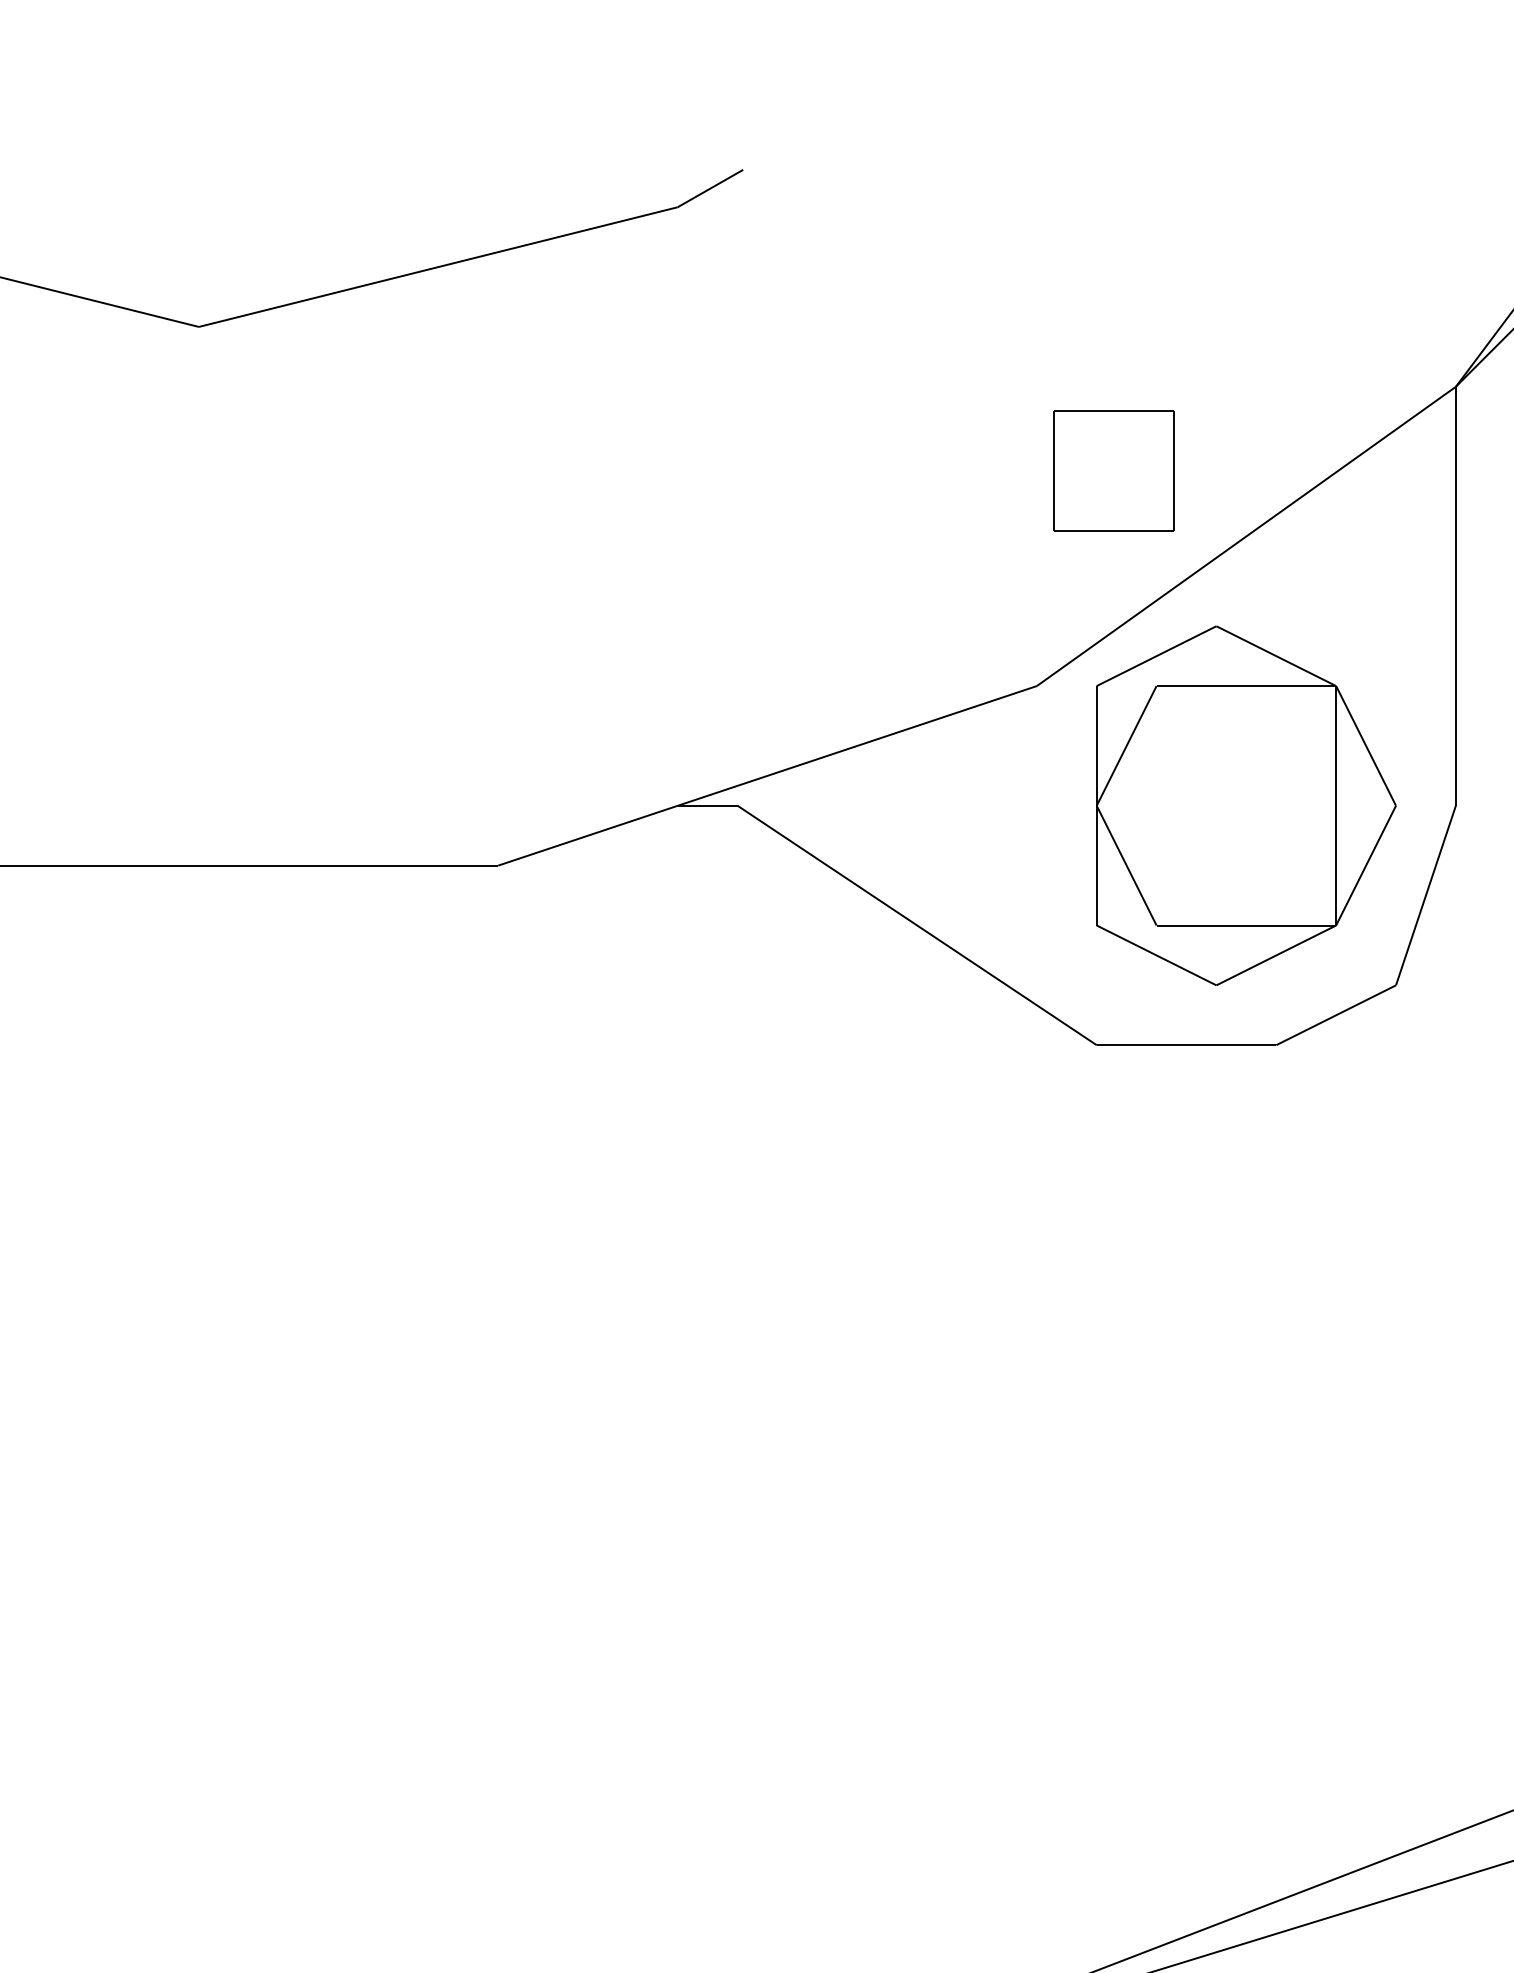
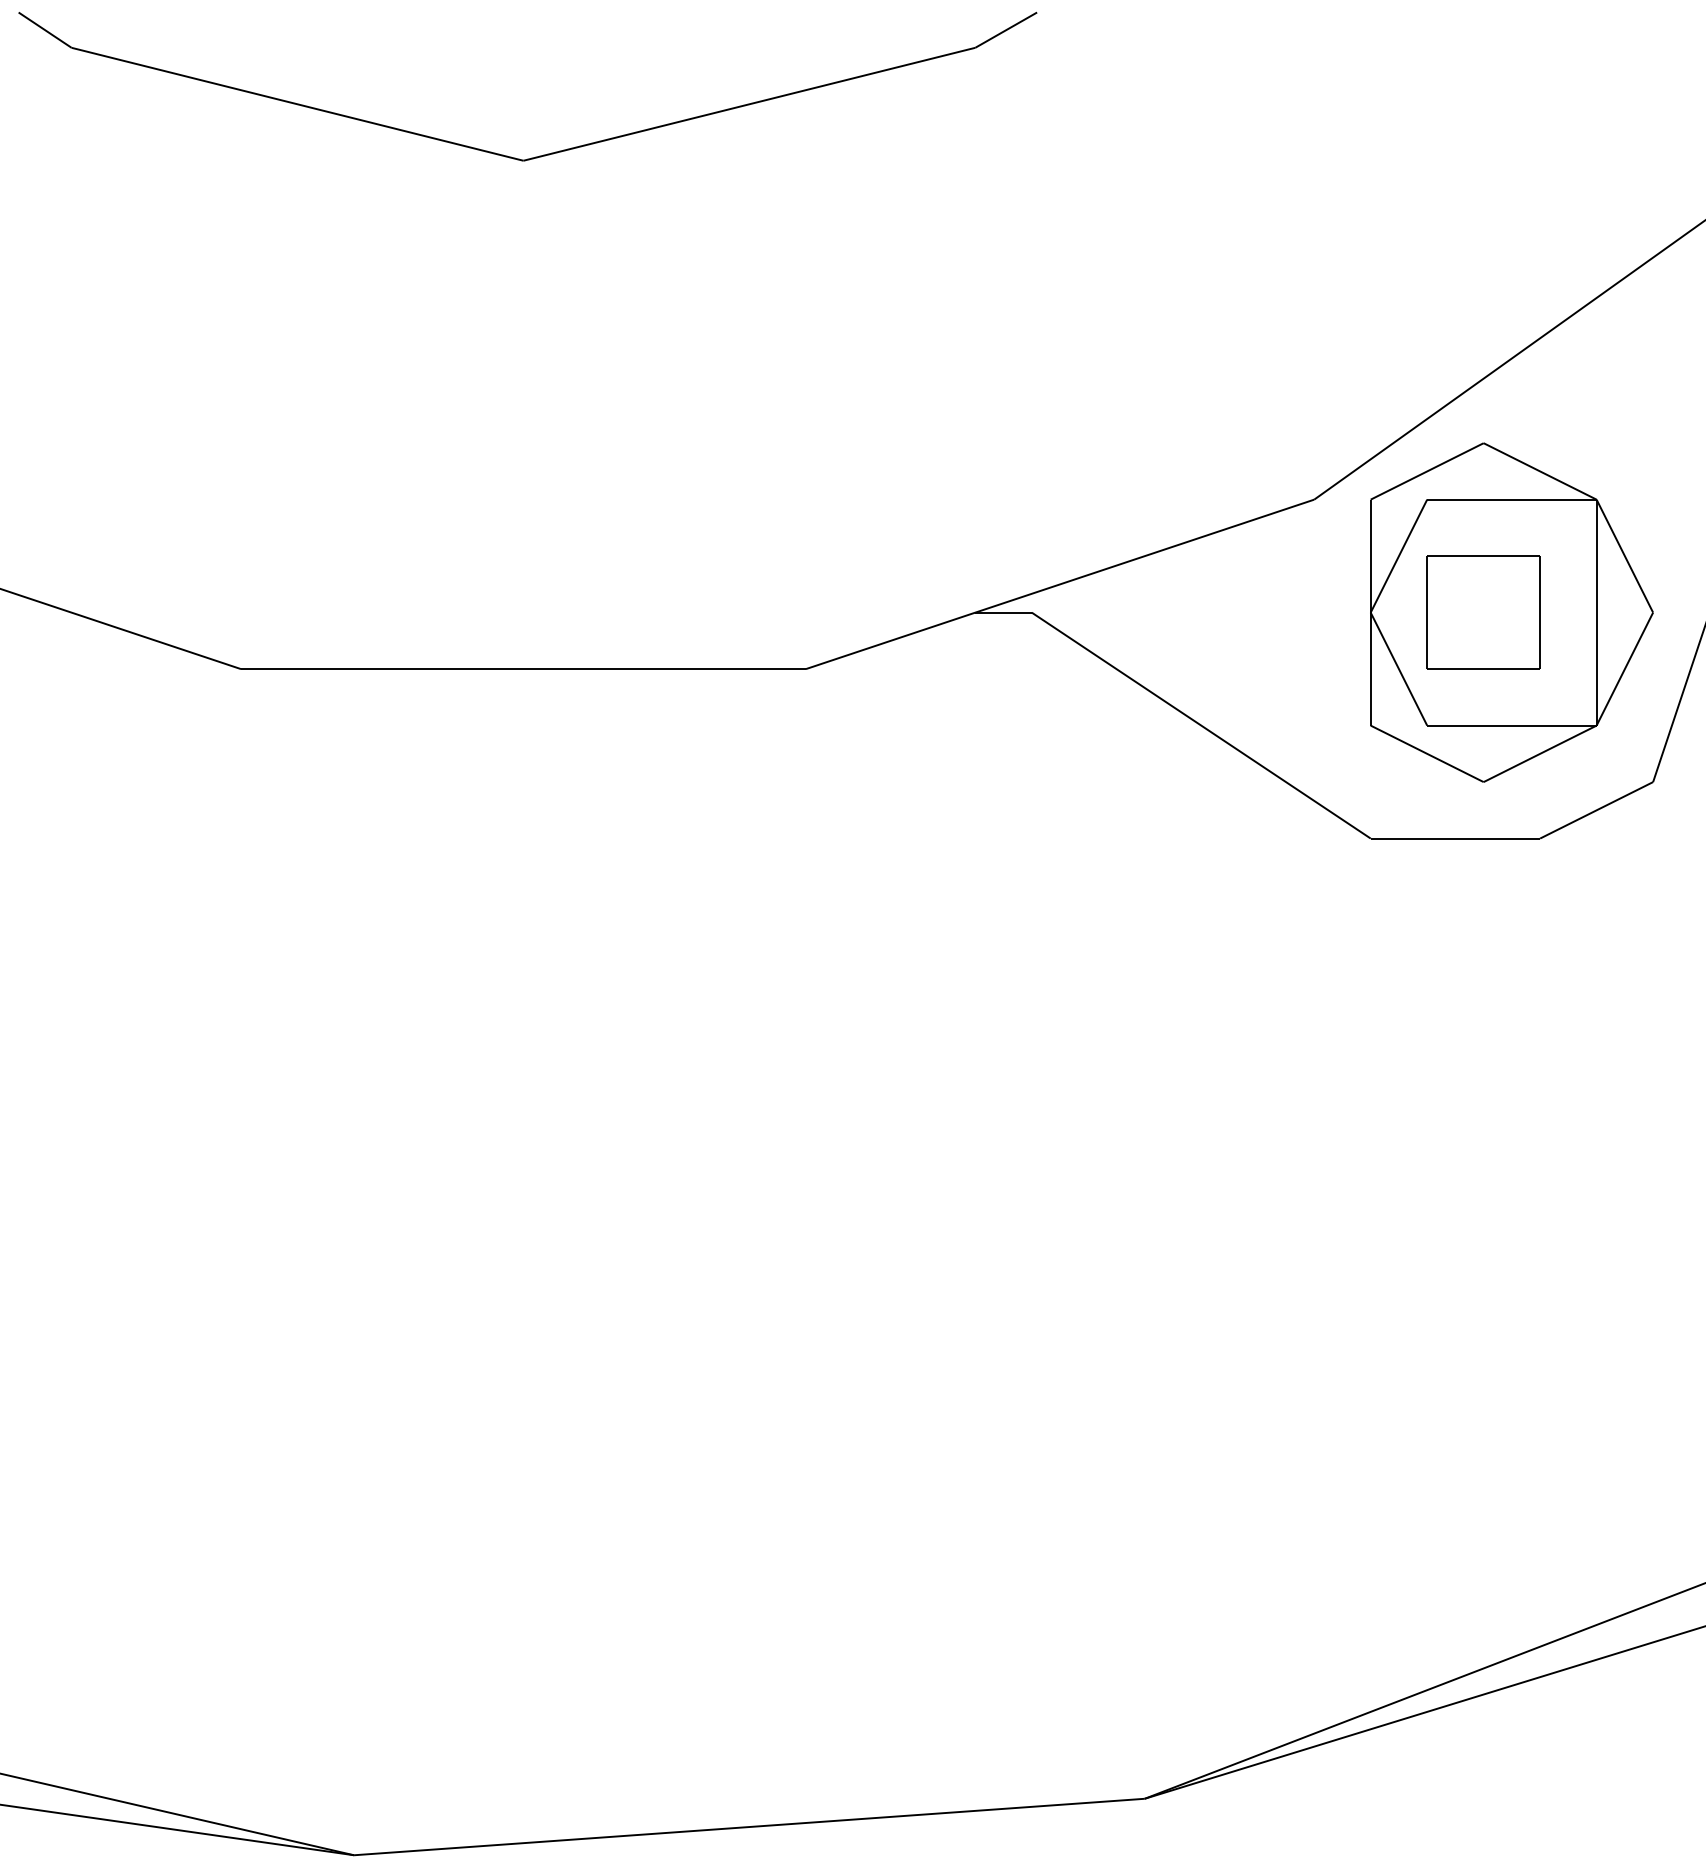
part: (1113, 470) -> (1483, 612), moved

